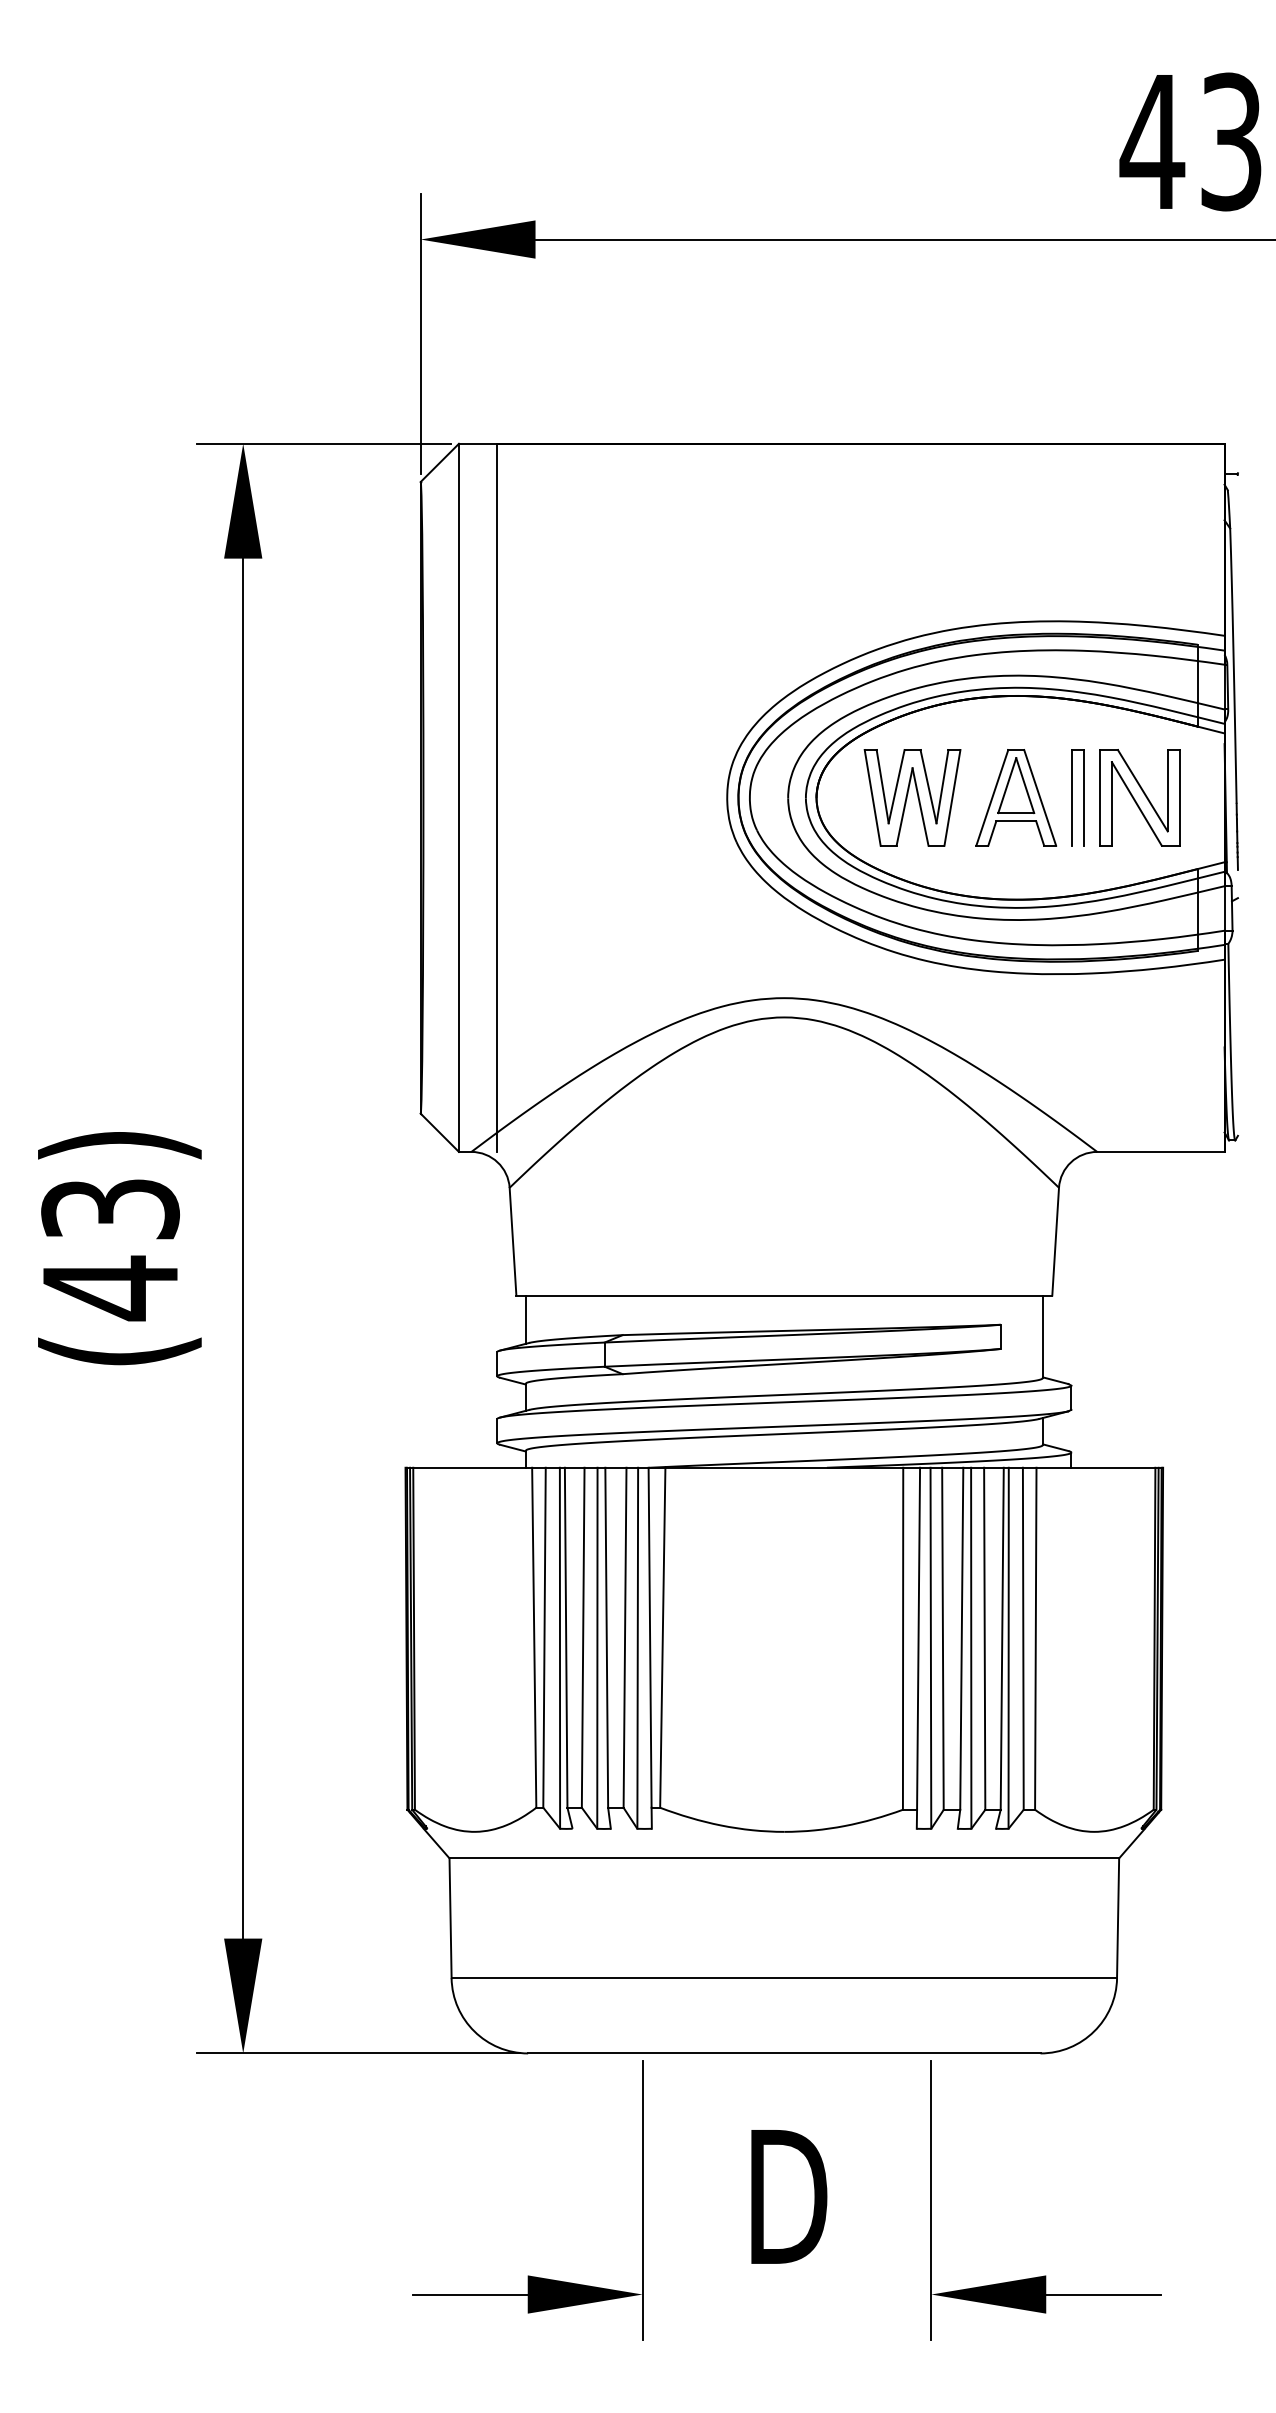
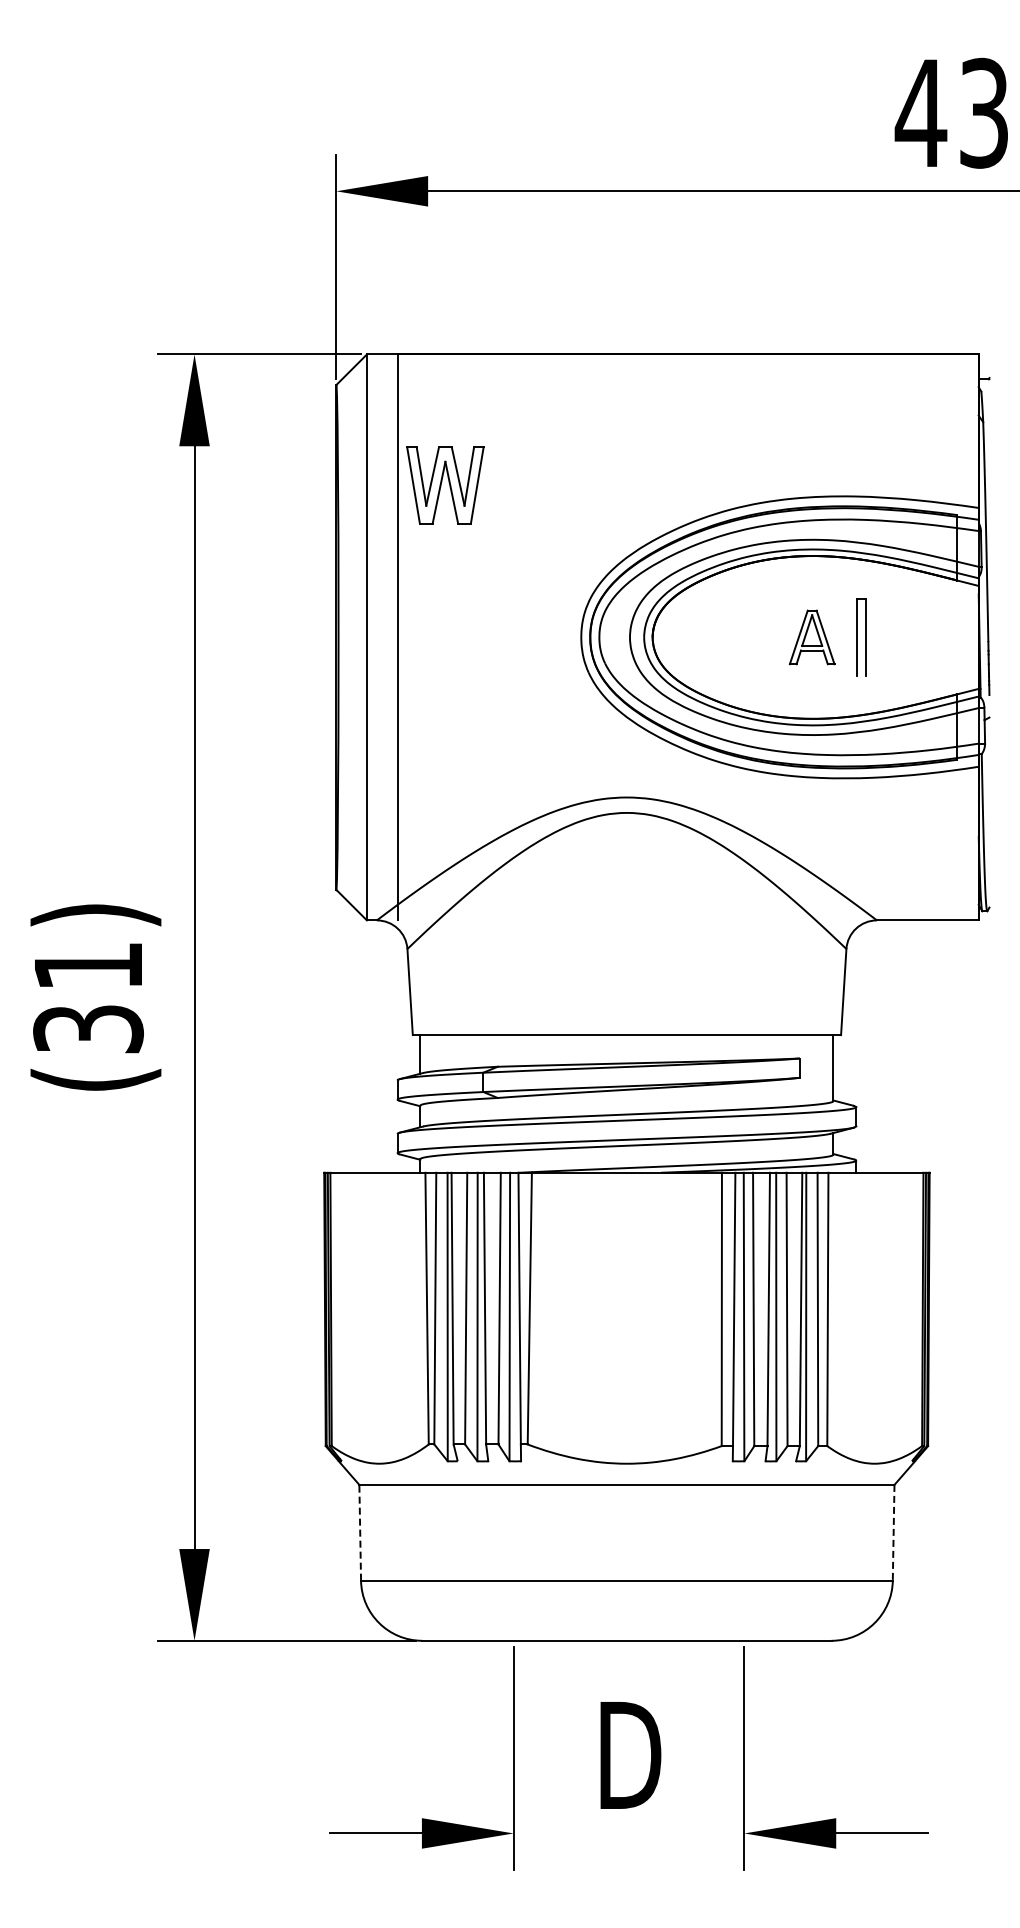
part: (912, 797) -> (445, 485), moved
part: (1015, 797) -> (811, 637), size x0.7
part: (1139, 797) -> (910, 637), removed
text: (110, 1249) -> (88, 998), (43) -> (31)
line: (450, 1917) -> (360, 1532), solid -> dashed
line: (1117, 1917) -> (893, 1532), solid -> dashed

